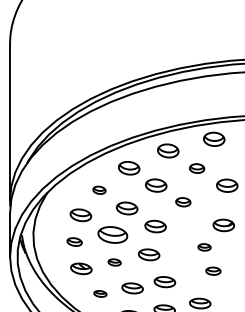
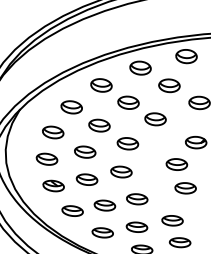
part: (196, 168) -> (168, 85), size x1.43
part: (99, 190) -> (71, 107), size x1.67
part: (183, 202) -> (155, 119), size x1.43
part: (112, 234) -> (84, 151), size x0.71
part: (74, 241) -> (46, 158), size x1.43
part: (204, 247) -> (176, 164), size x1.67
part: (114, 262) -> (86, 179), size x1.67
part: (213, 271) -> (185, 188), size x1.43
part: (100, 293) -> (72, 210), size x1.67

